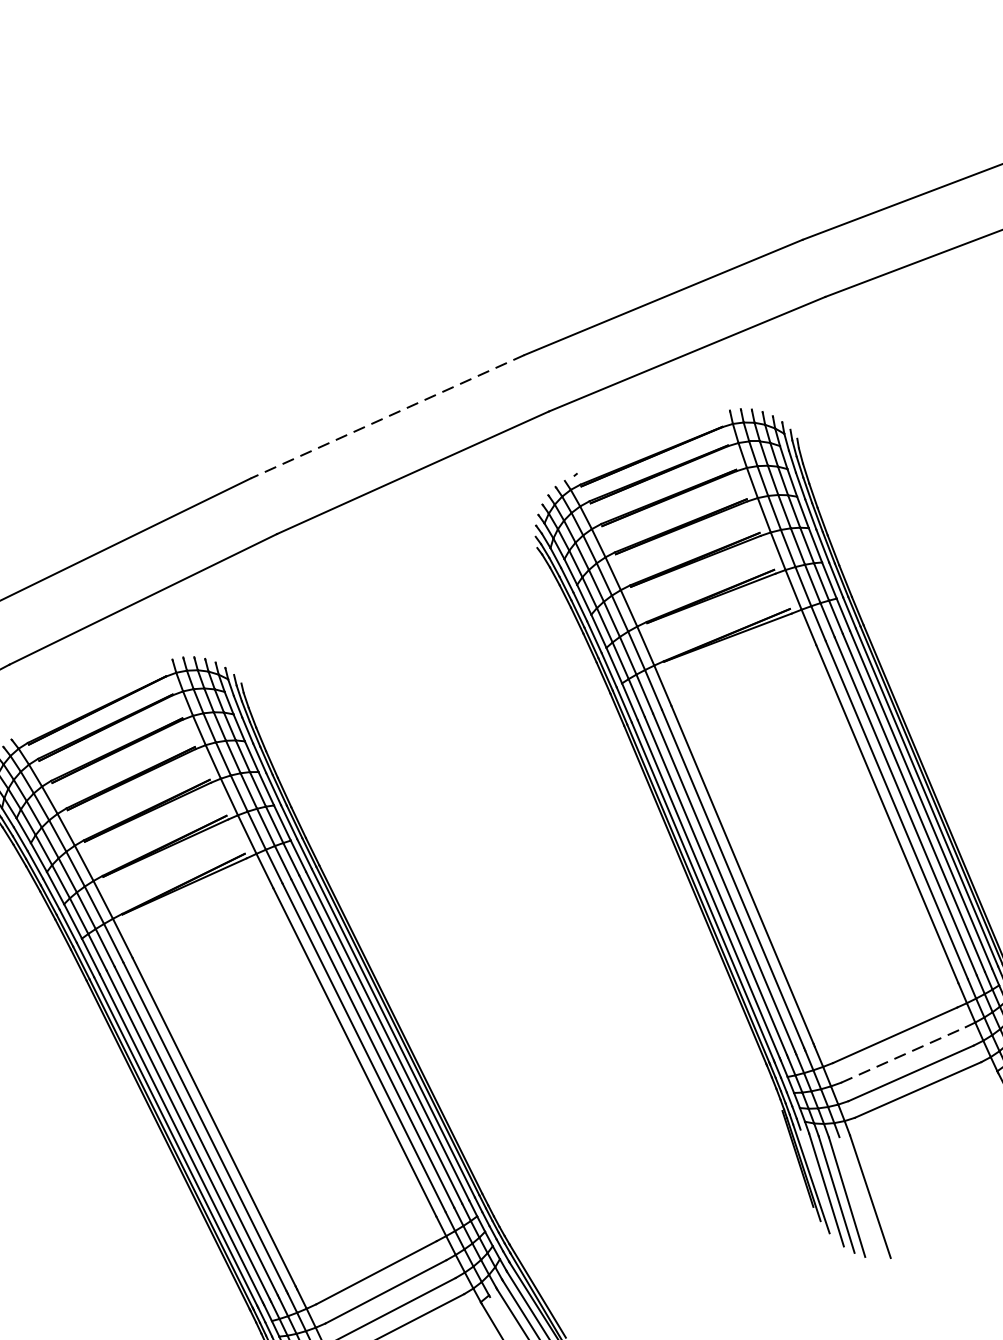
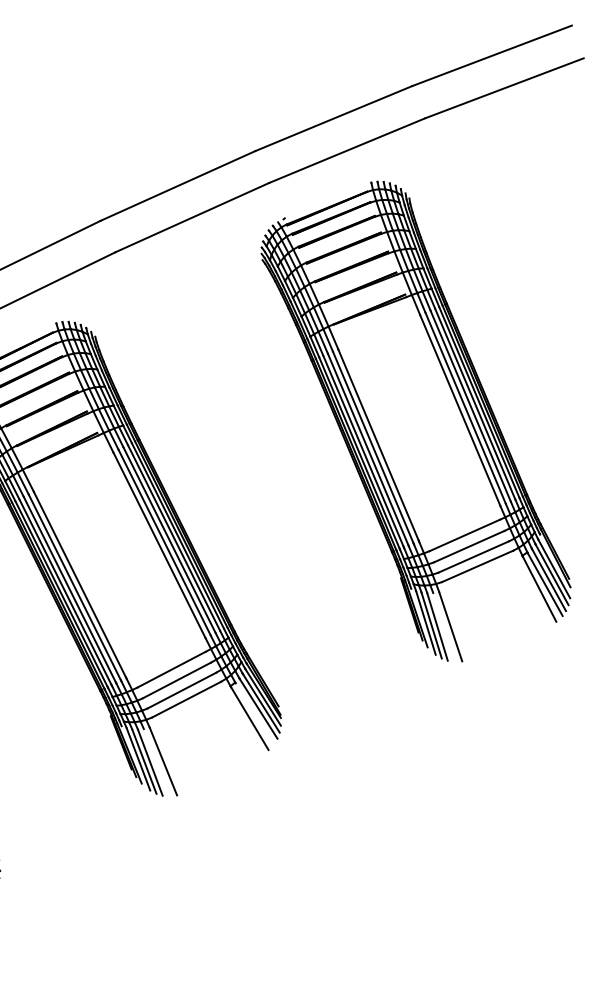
line: (388, 415) -> (178, 185), dashed -> solid
line: (903, 1054) -> (469, 546), dashed -> solid

